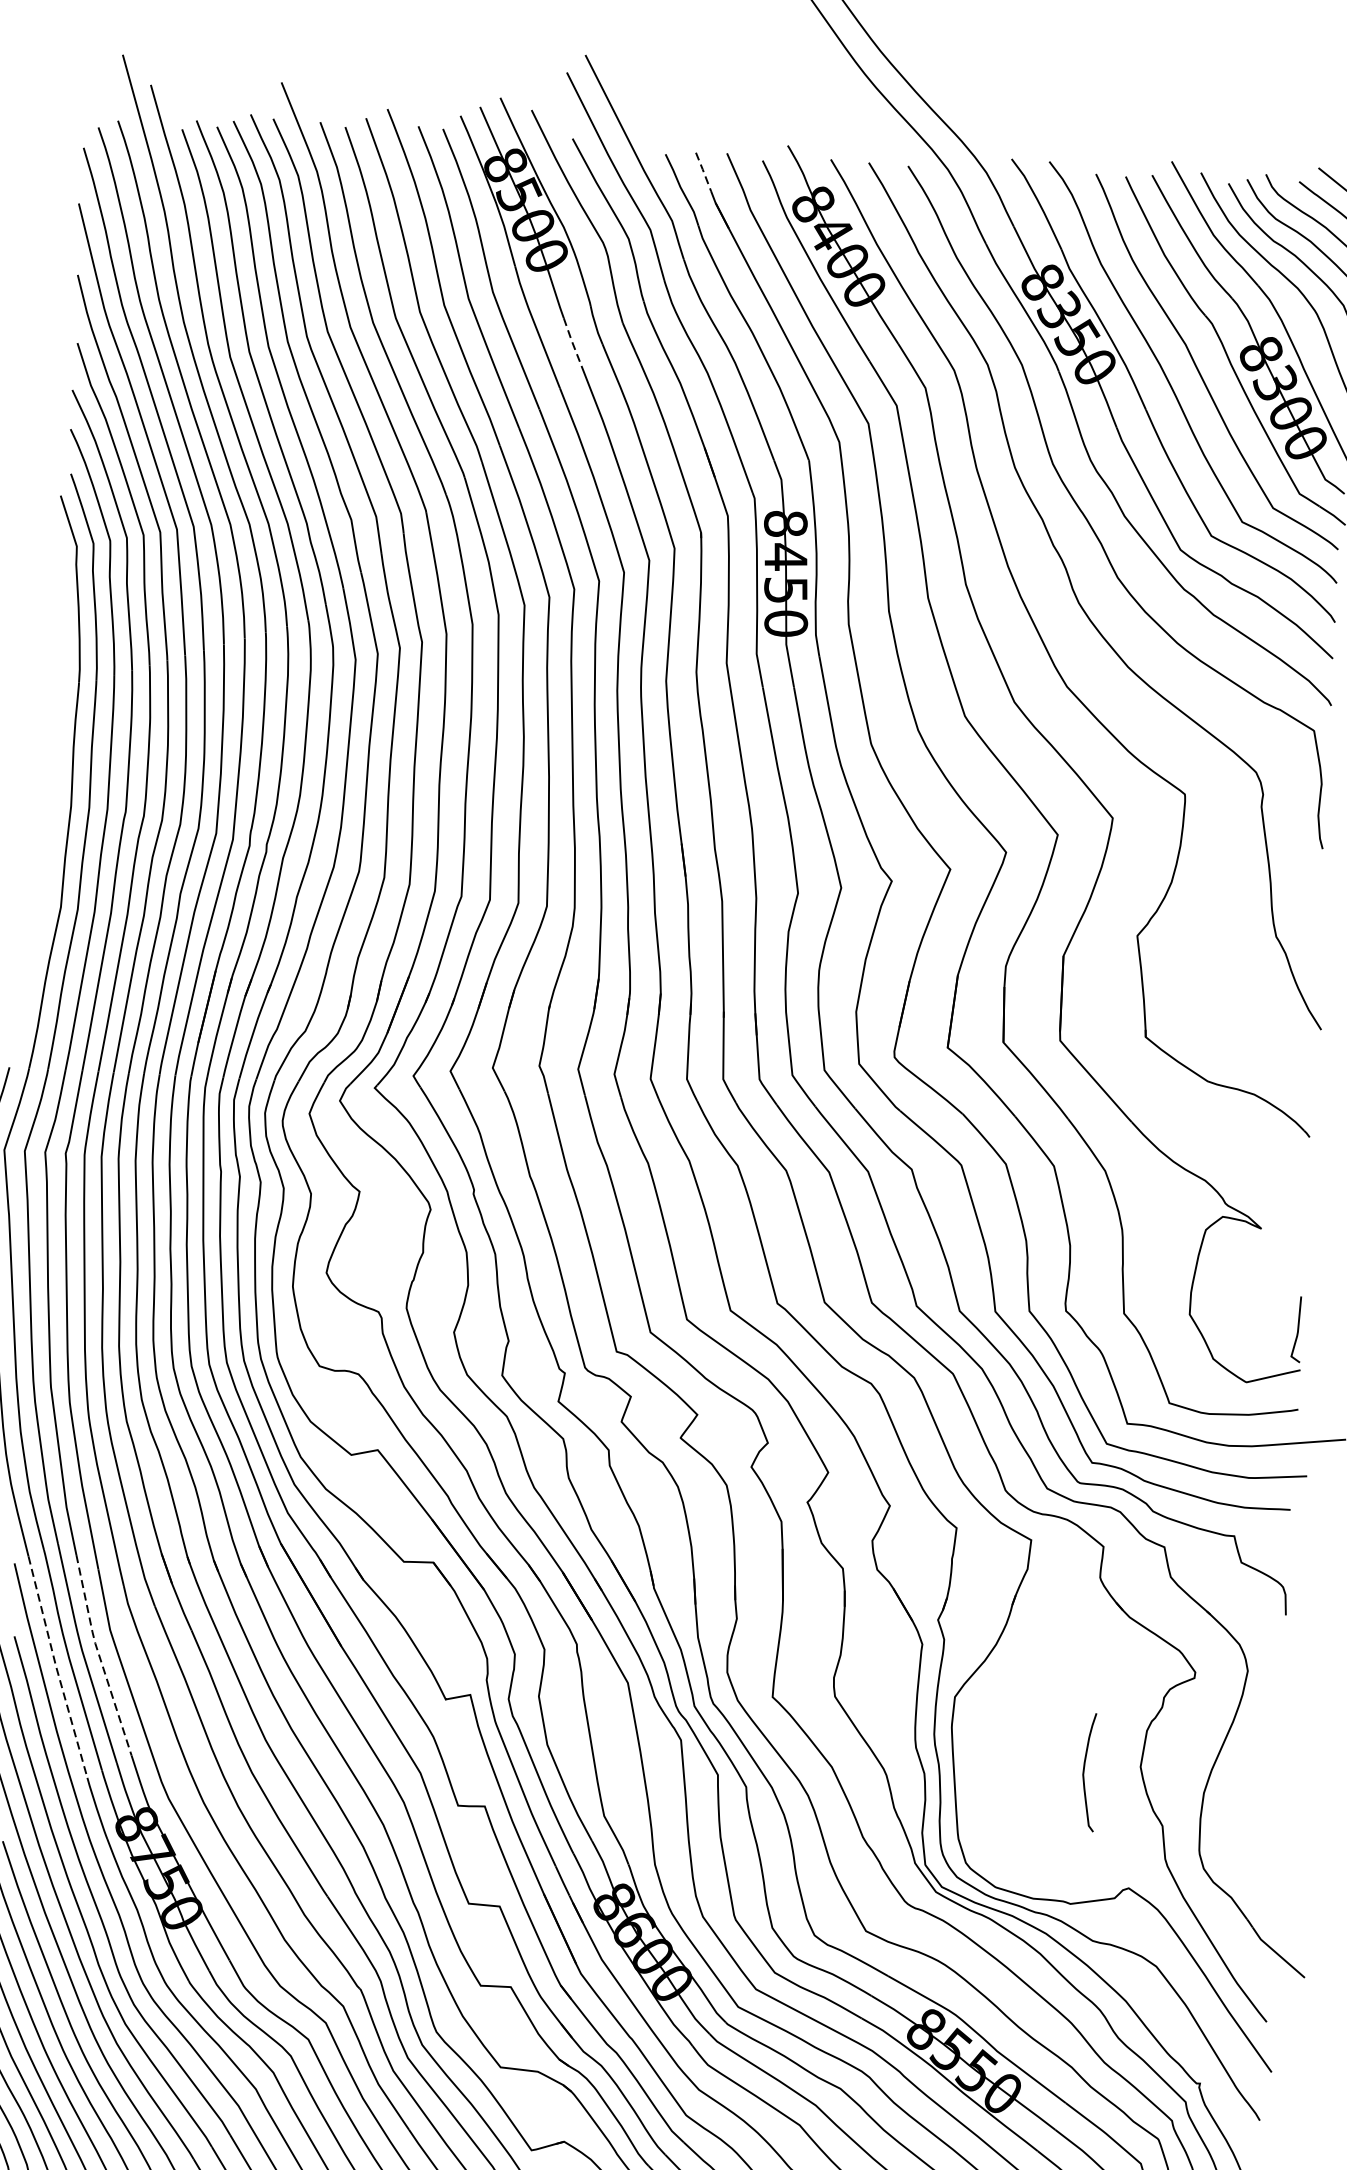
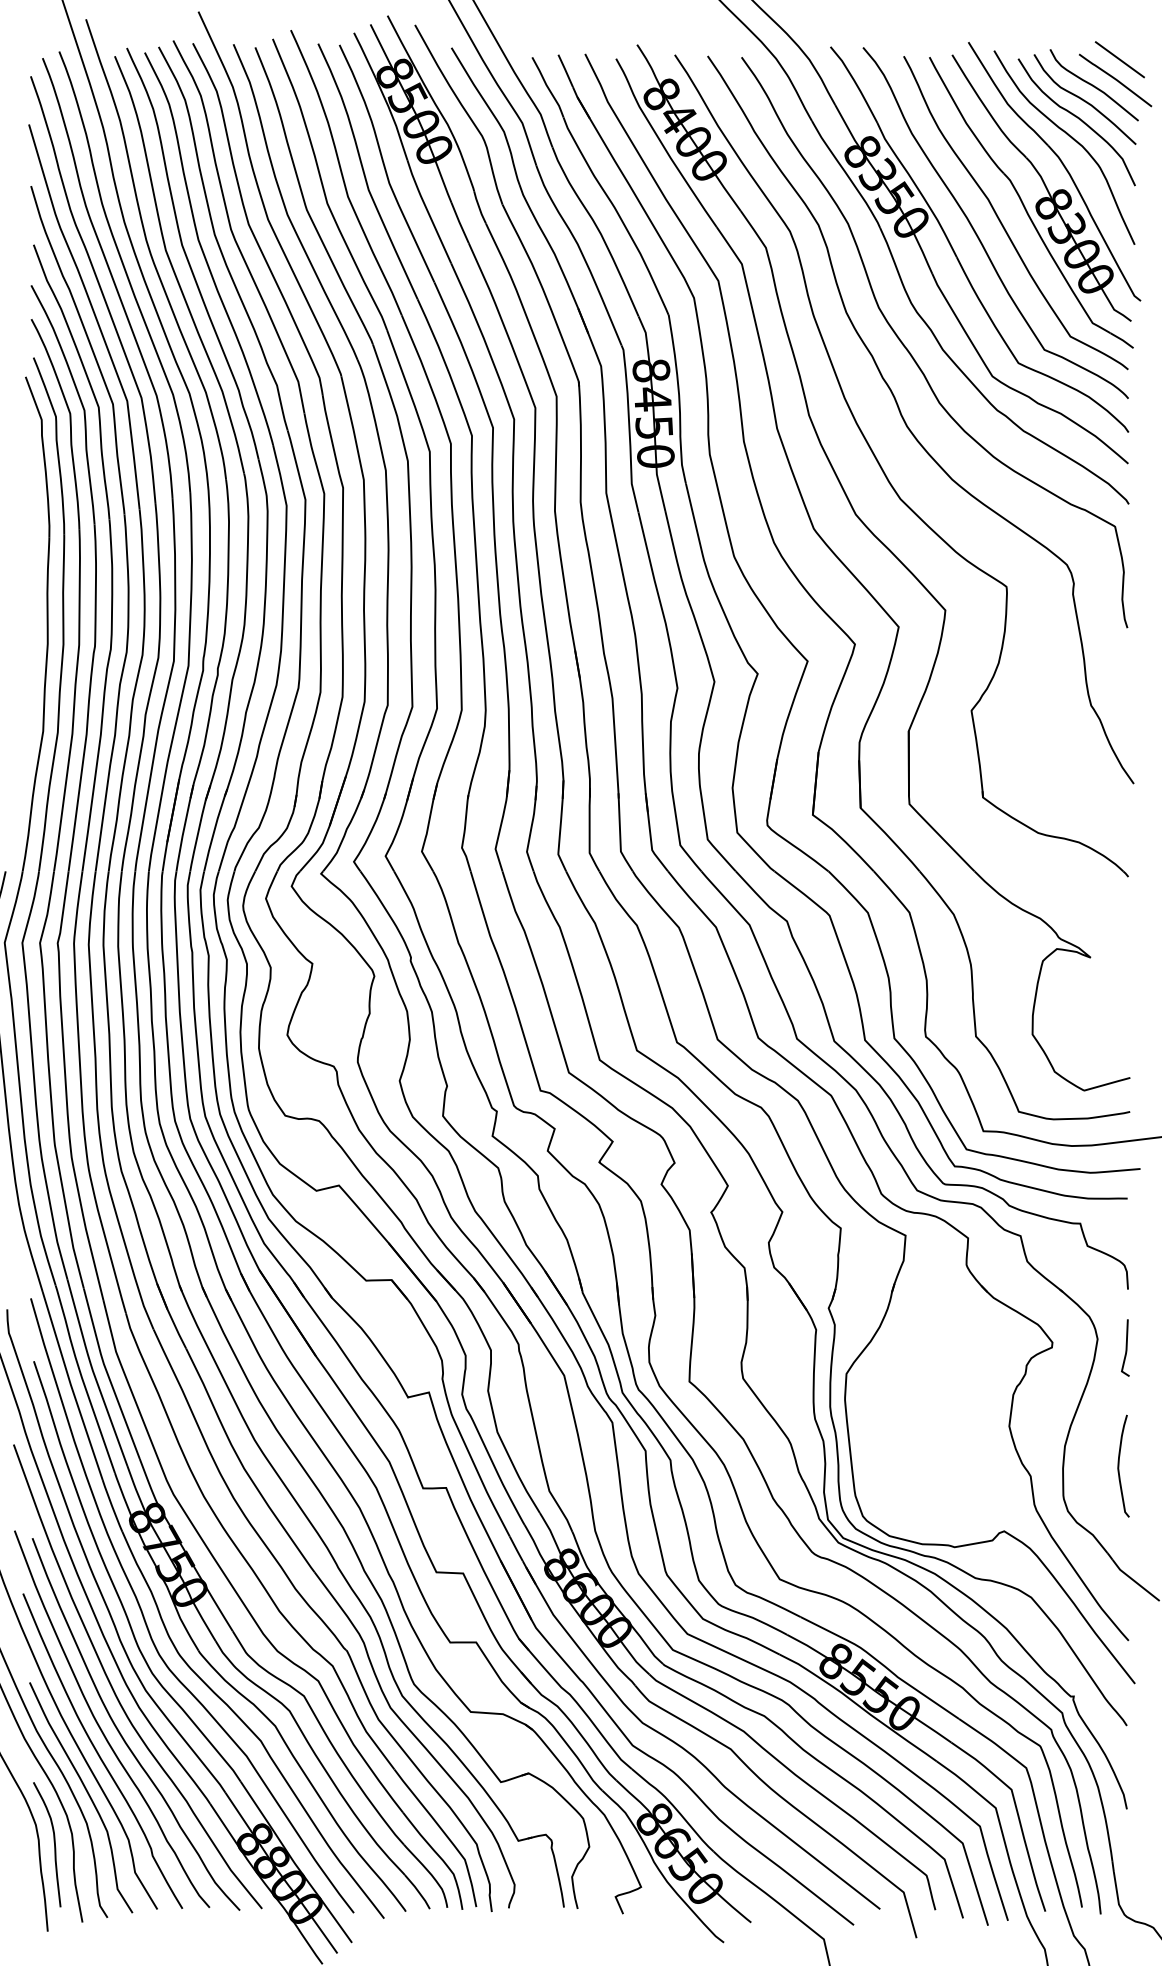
line: (703, 171) -> (565, 70), dashed -> solid
line: (571, 341) -> (459, 222), dashed -> solid
curve: (1296, 1328) -> (1125, 1347), moved
line: (98, 1655) -> (107, 1374), dashed -> solid
line: (56, 1666) -> (71, 1385), dashed -> solid
curve: (1084, 1771) -> (1119, 1465), moved

